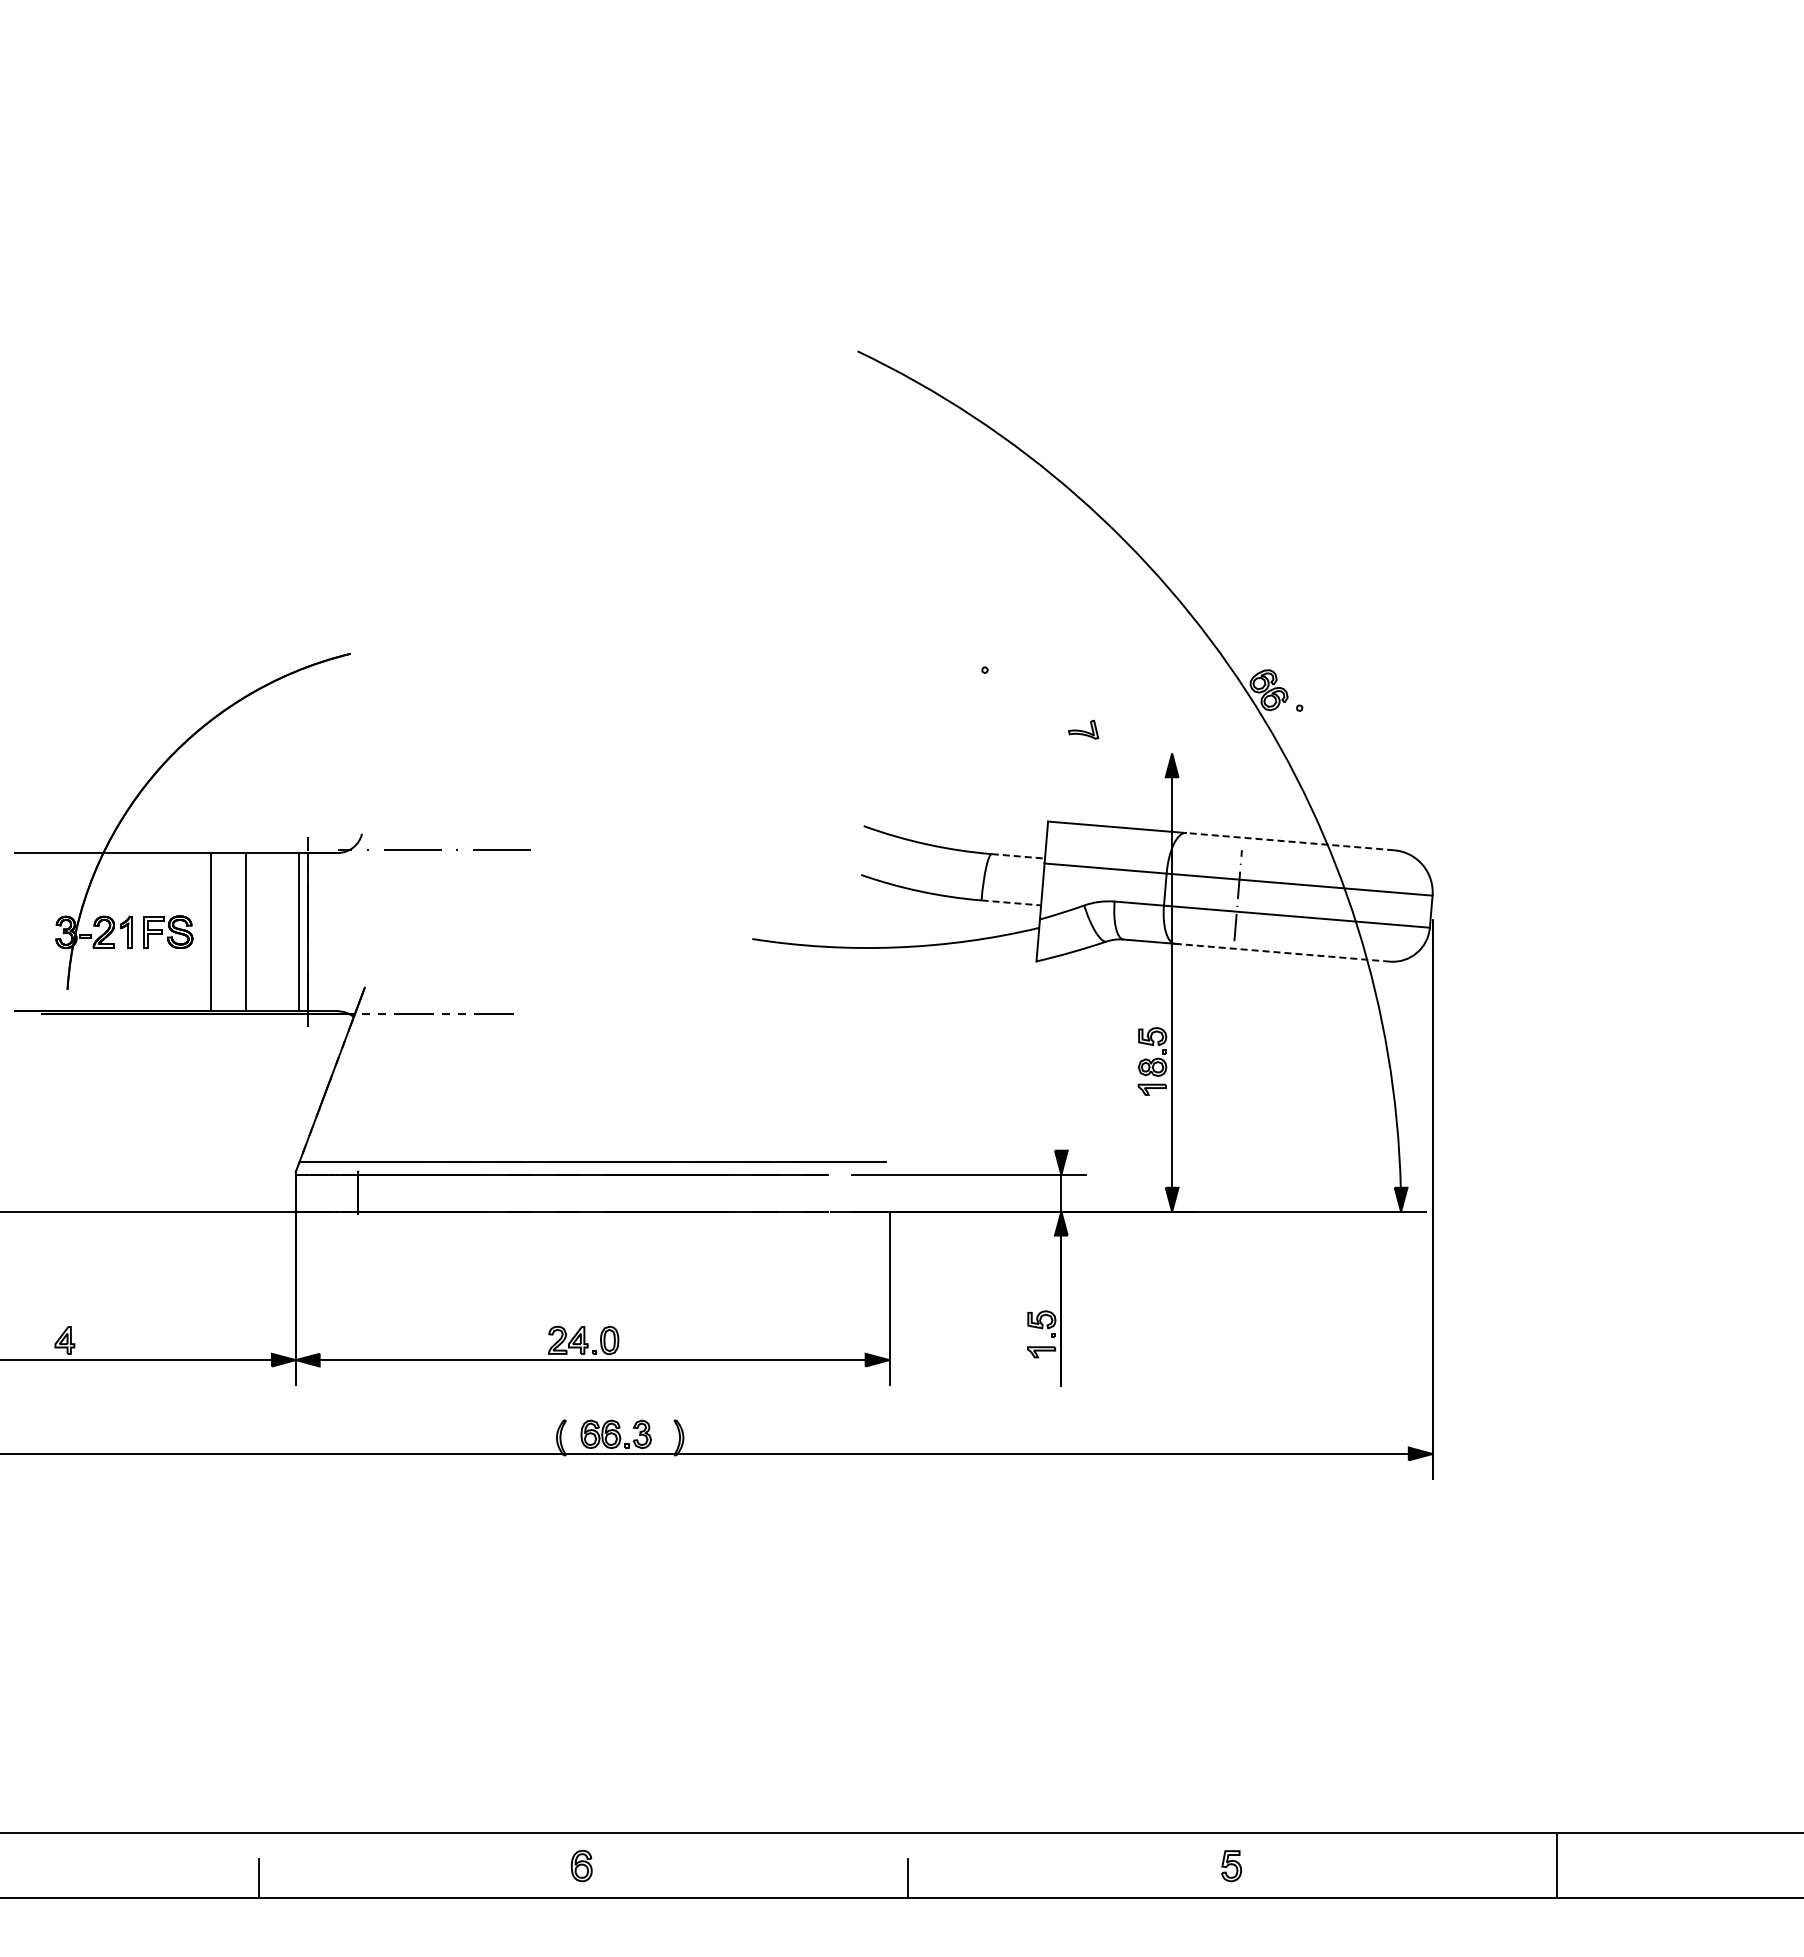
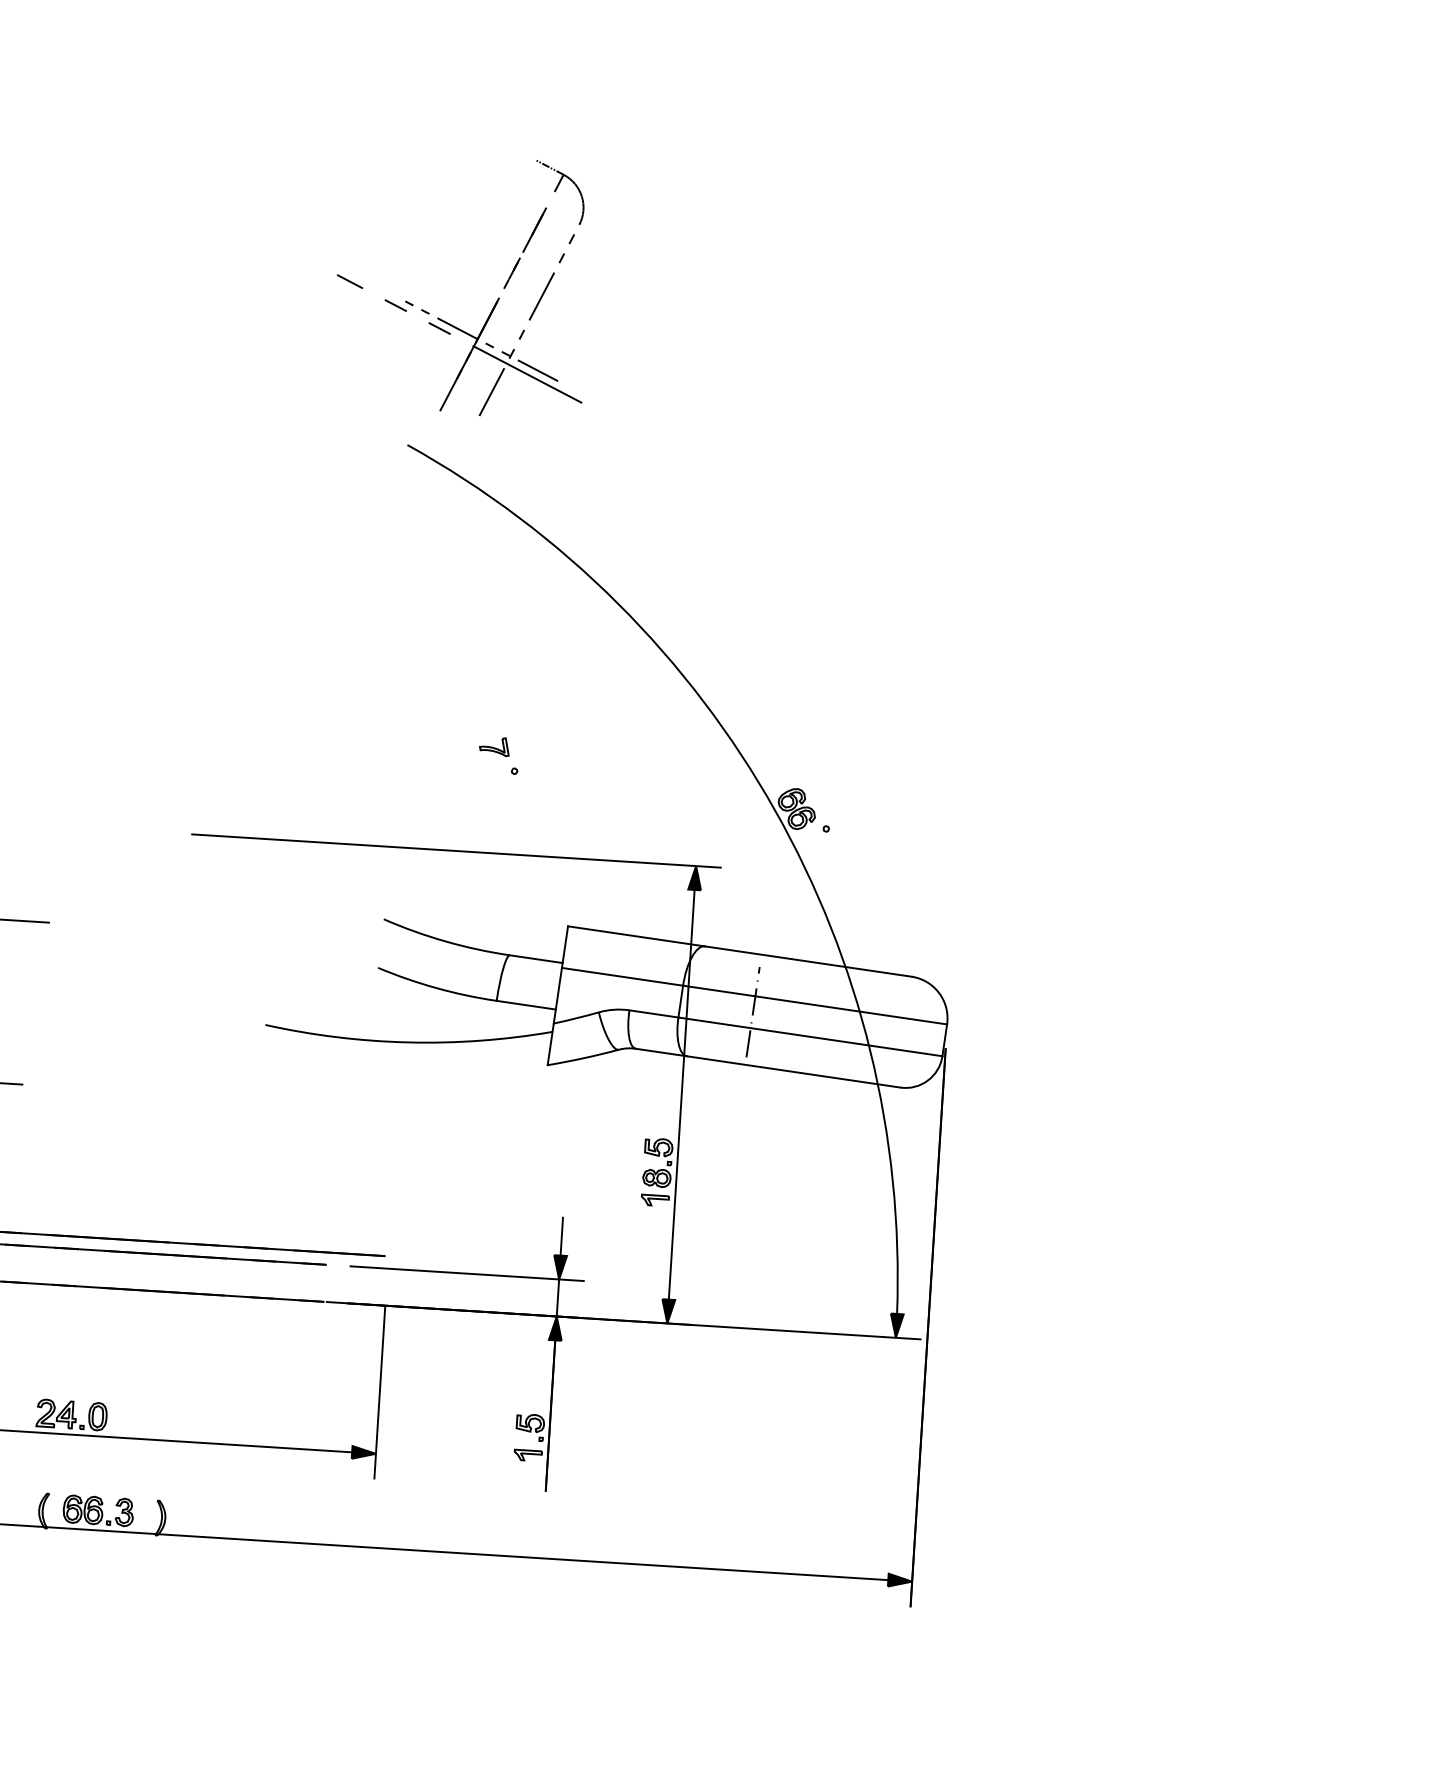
part: (936, 203) -> (495, 302), added
part: (1083, 729) -> (494, 746), moved
line: (931, 753) -> (455, 851), added
line: (1289, 841) -> (807, 961), dashed -> solid
line: (1018, 856) -> (536, 959), dashed -> solid
line: (1011, 902) -> (526, 1004), dashed -> solid
line: (1282, 952) -> (793, 1071), dashed -> solid
line: (1061, 1131) -> (561, 1236), added

